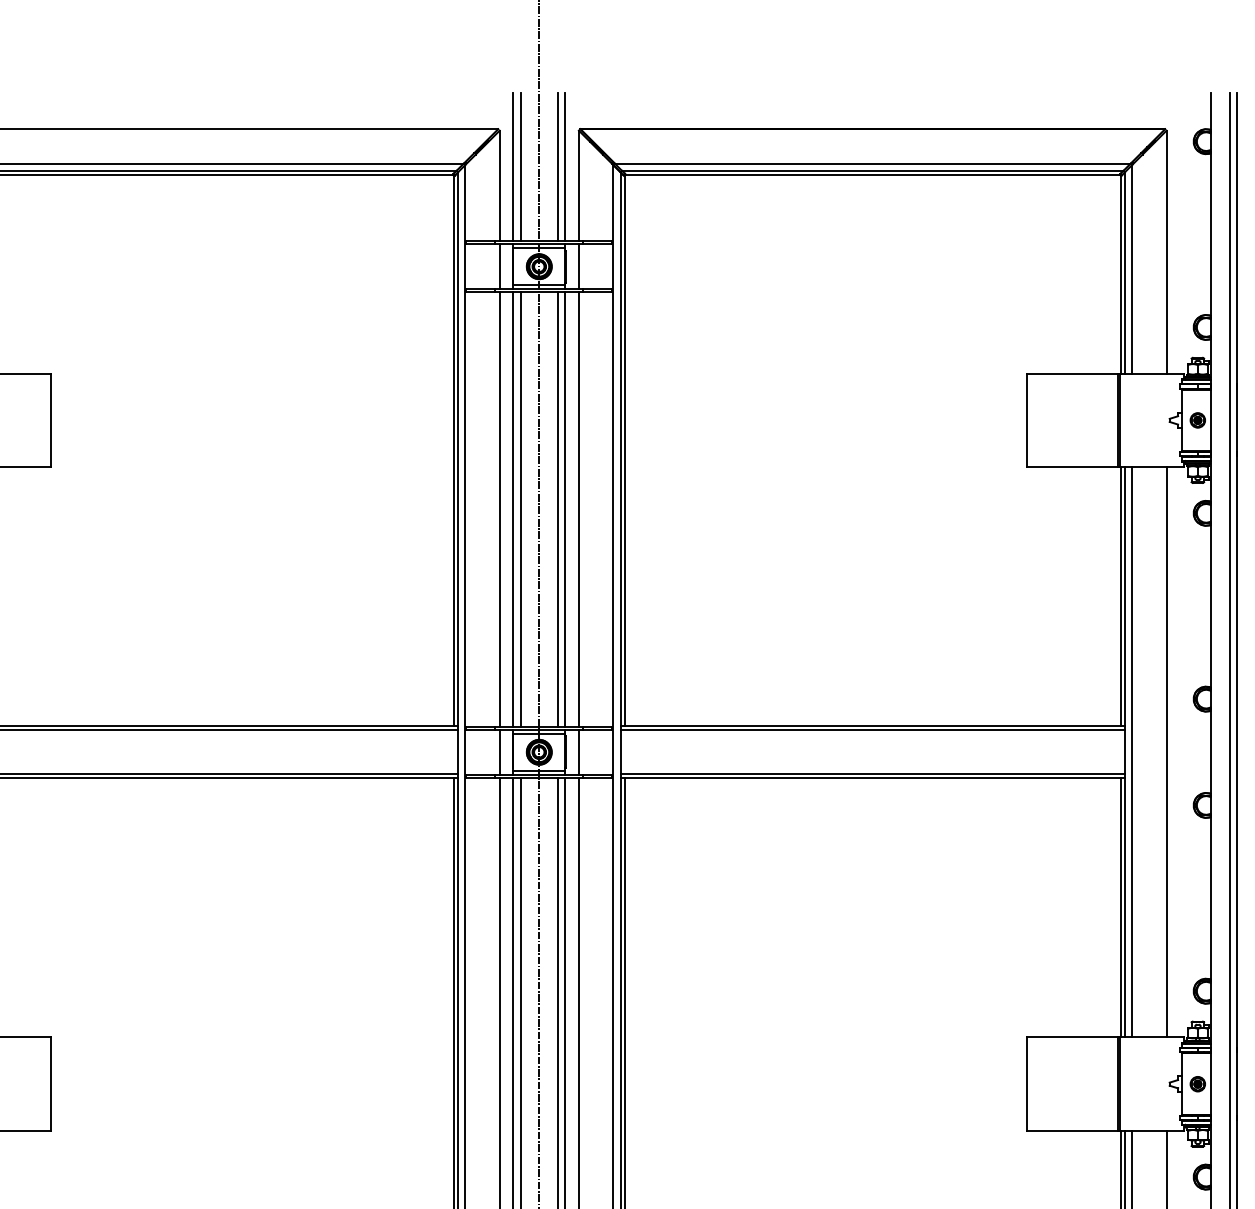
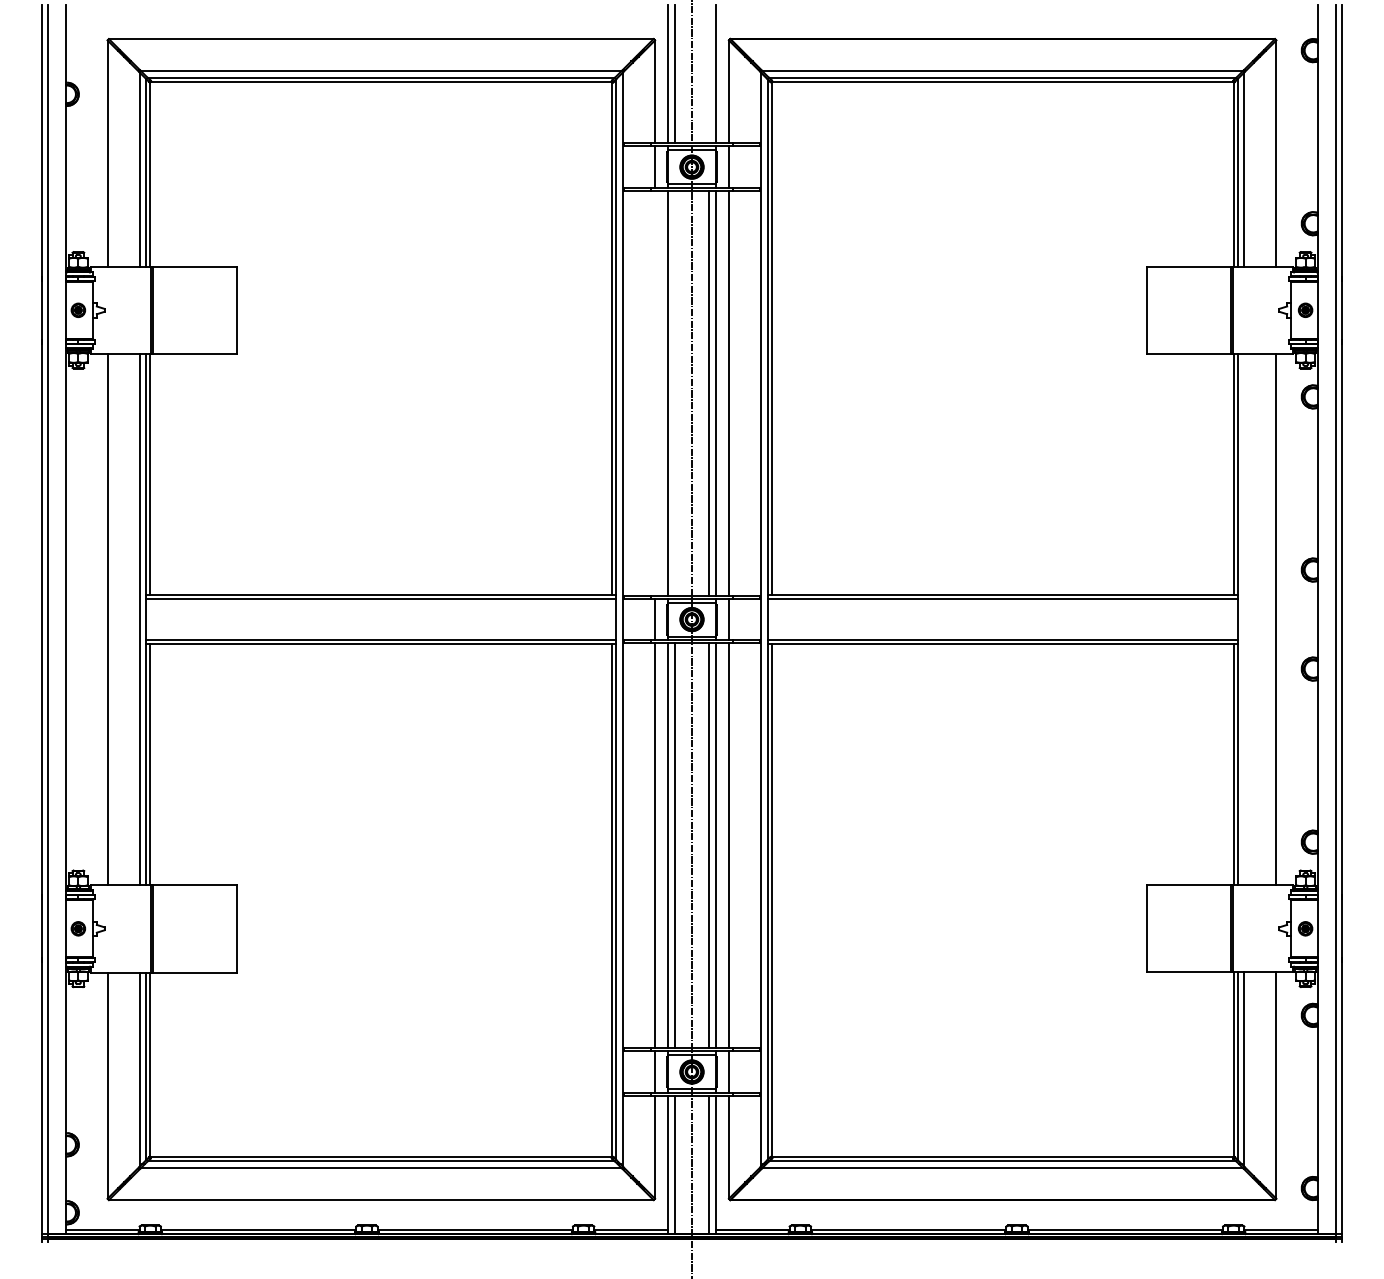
line: (558, 167) -> (709, 74), removed
line: (500, 508) -> (655, 392), removed
line: (520, 508) -> (674, 392), removed
line: (1132, 752) -> (1244, 619), removed

